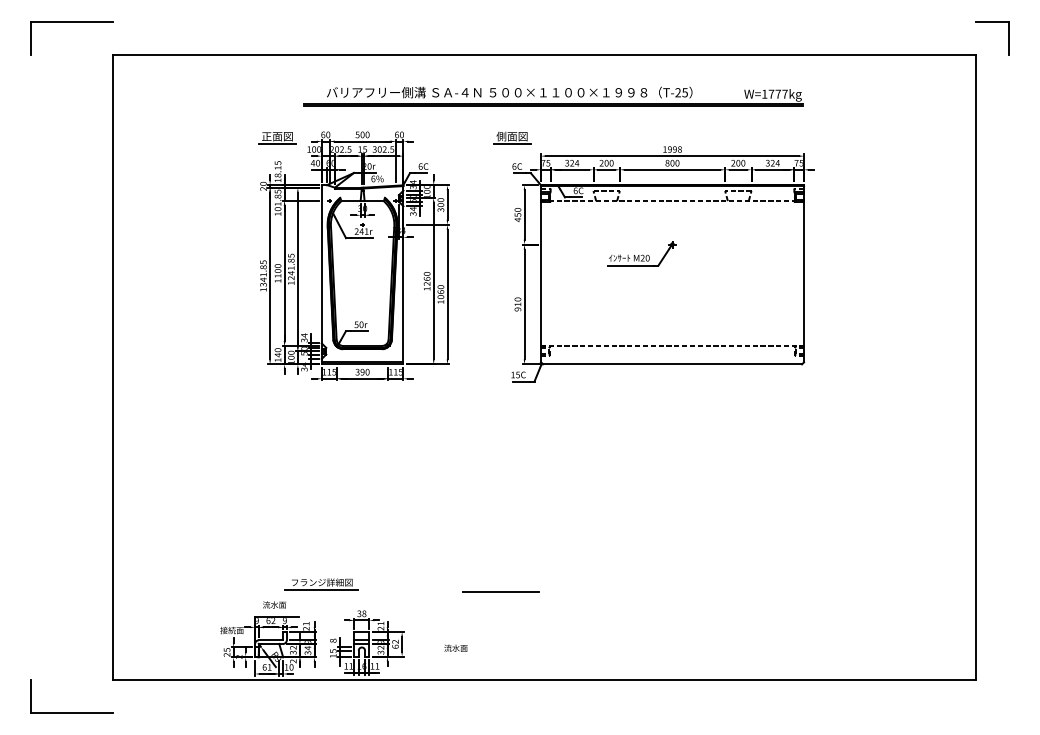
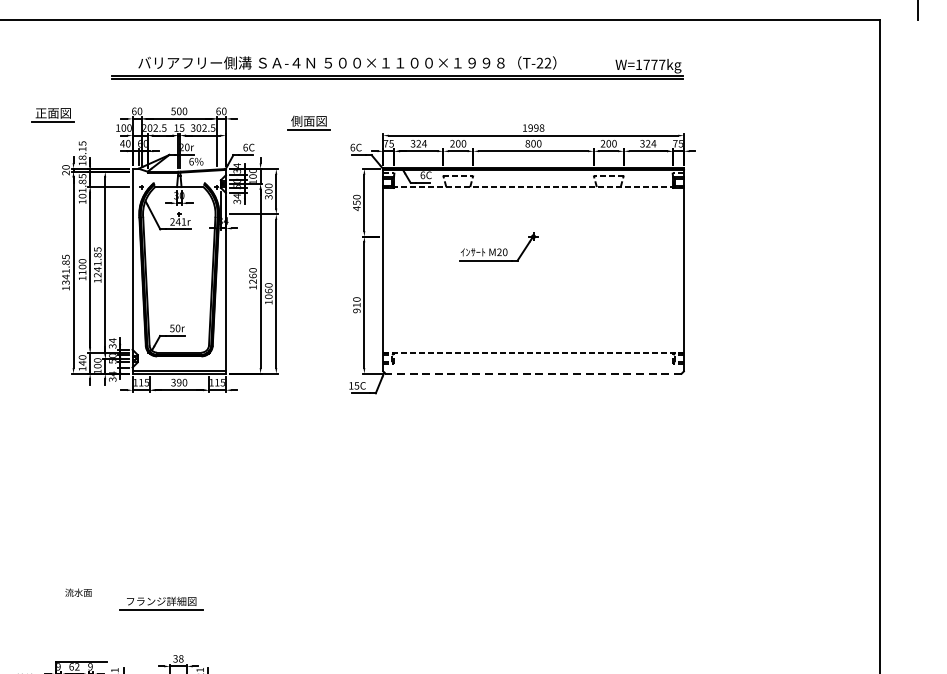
text: (684, 92) -> (547, 62), T-25 -> T-22
part: (512, 137) -> (309, 122), moved
part: (277, 138) -> (53, 115), moved
line: (672, 364) -> (533, 373), solid -> dashed
part: (321, 584) -> (160, 603), moved
line: (500, 591) -> (336, 633), removed
text: (274, 604) -> (78, 592), moved

